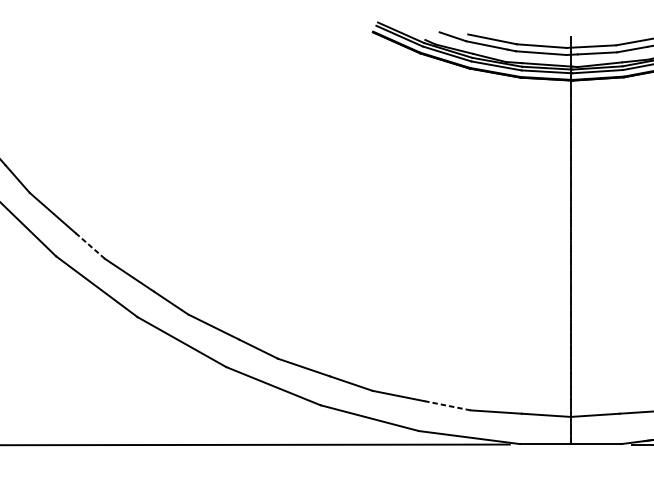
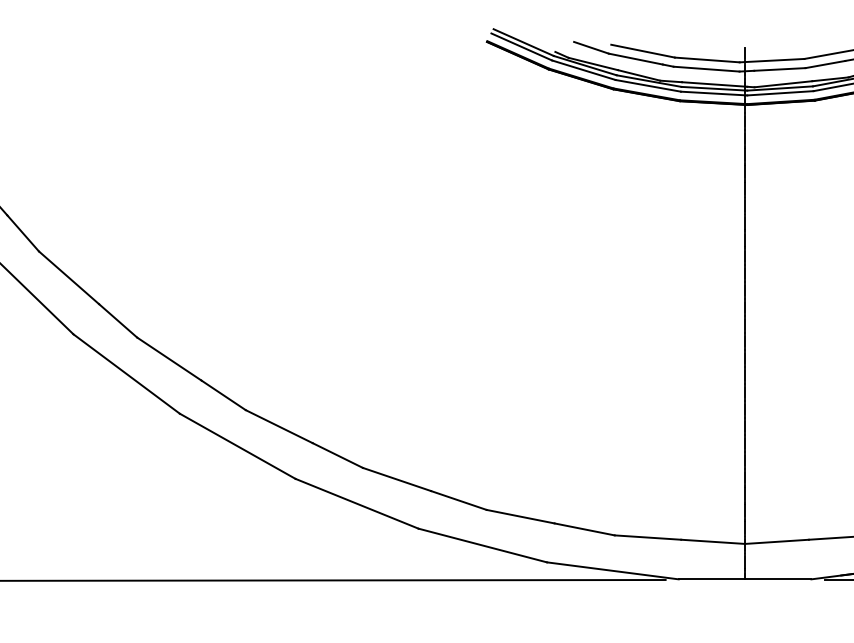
line: (89, 245) -> (117, 320), dashed -> solid
line: (447, 405) -> (584, 529), dashed -> solid

